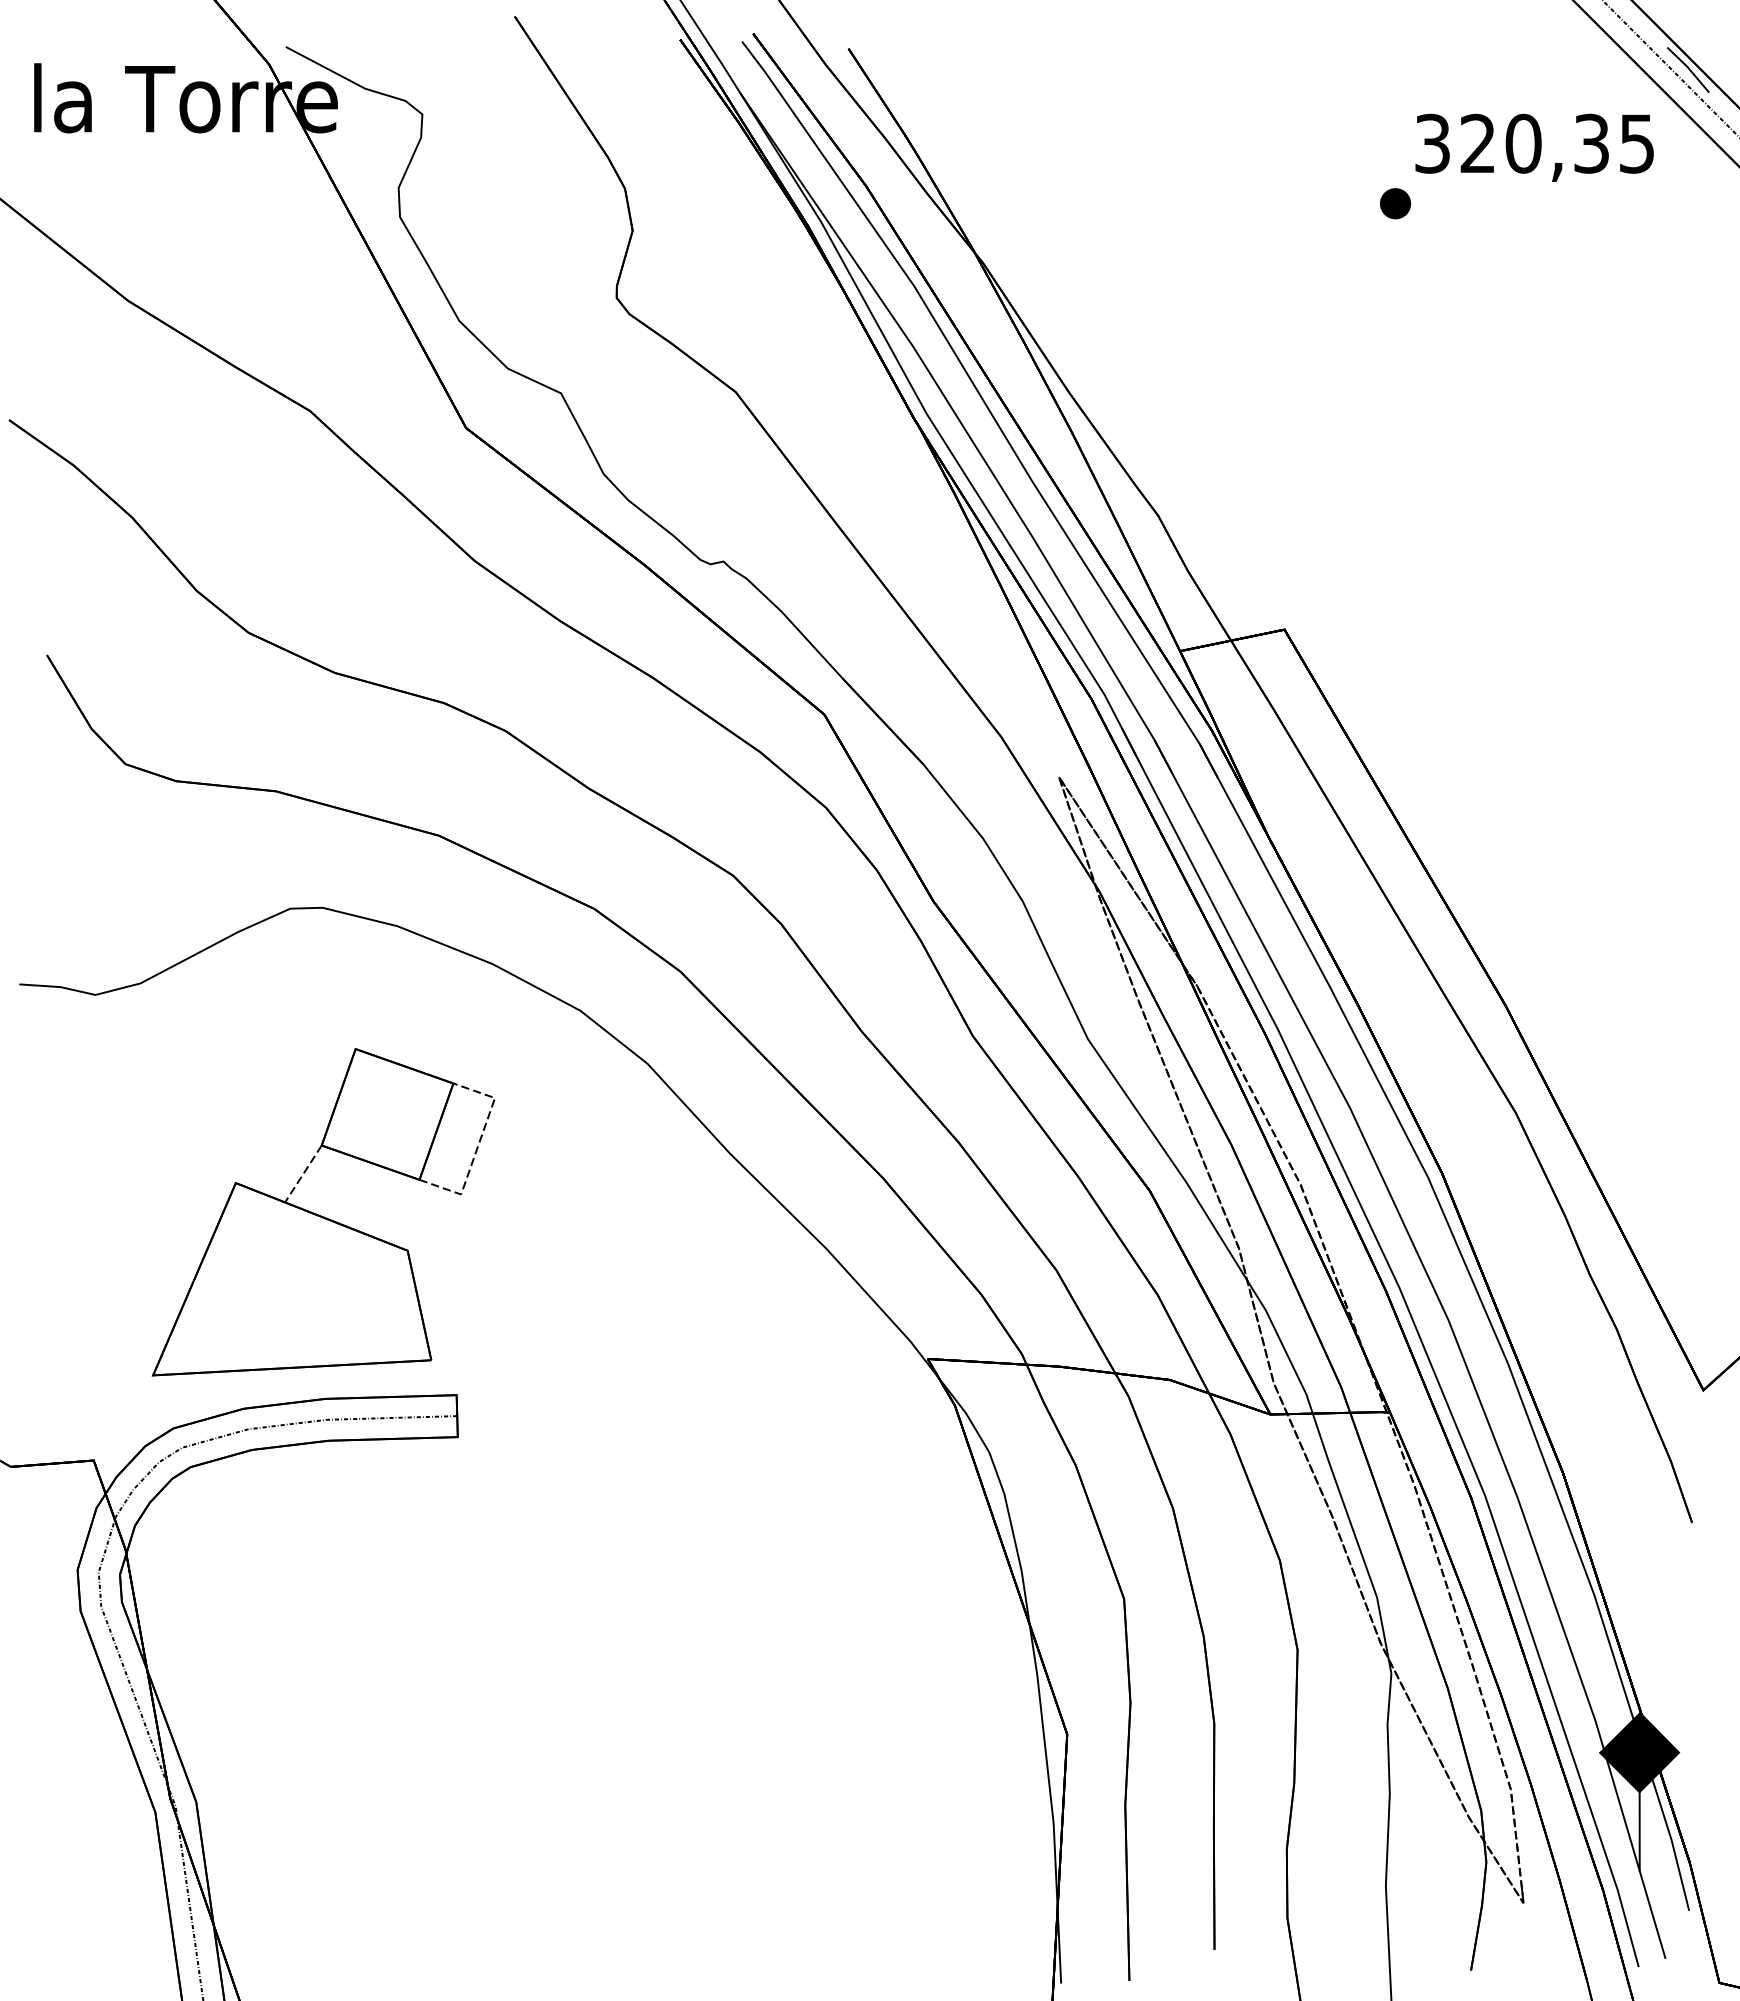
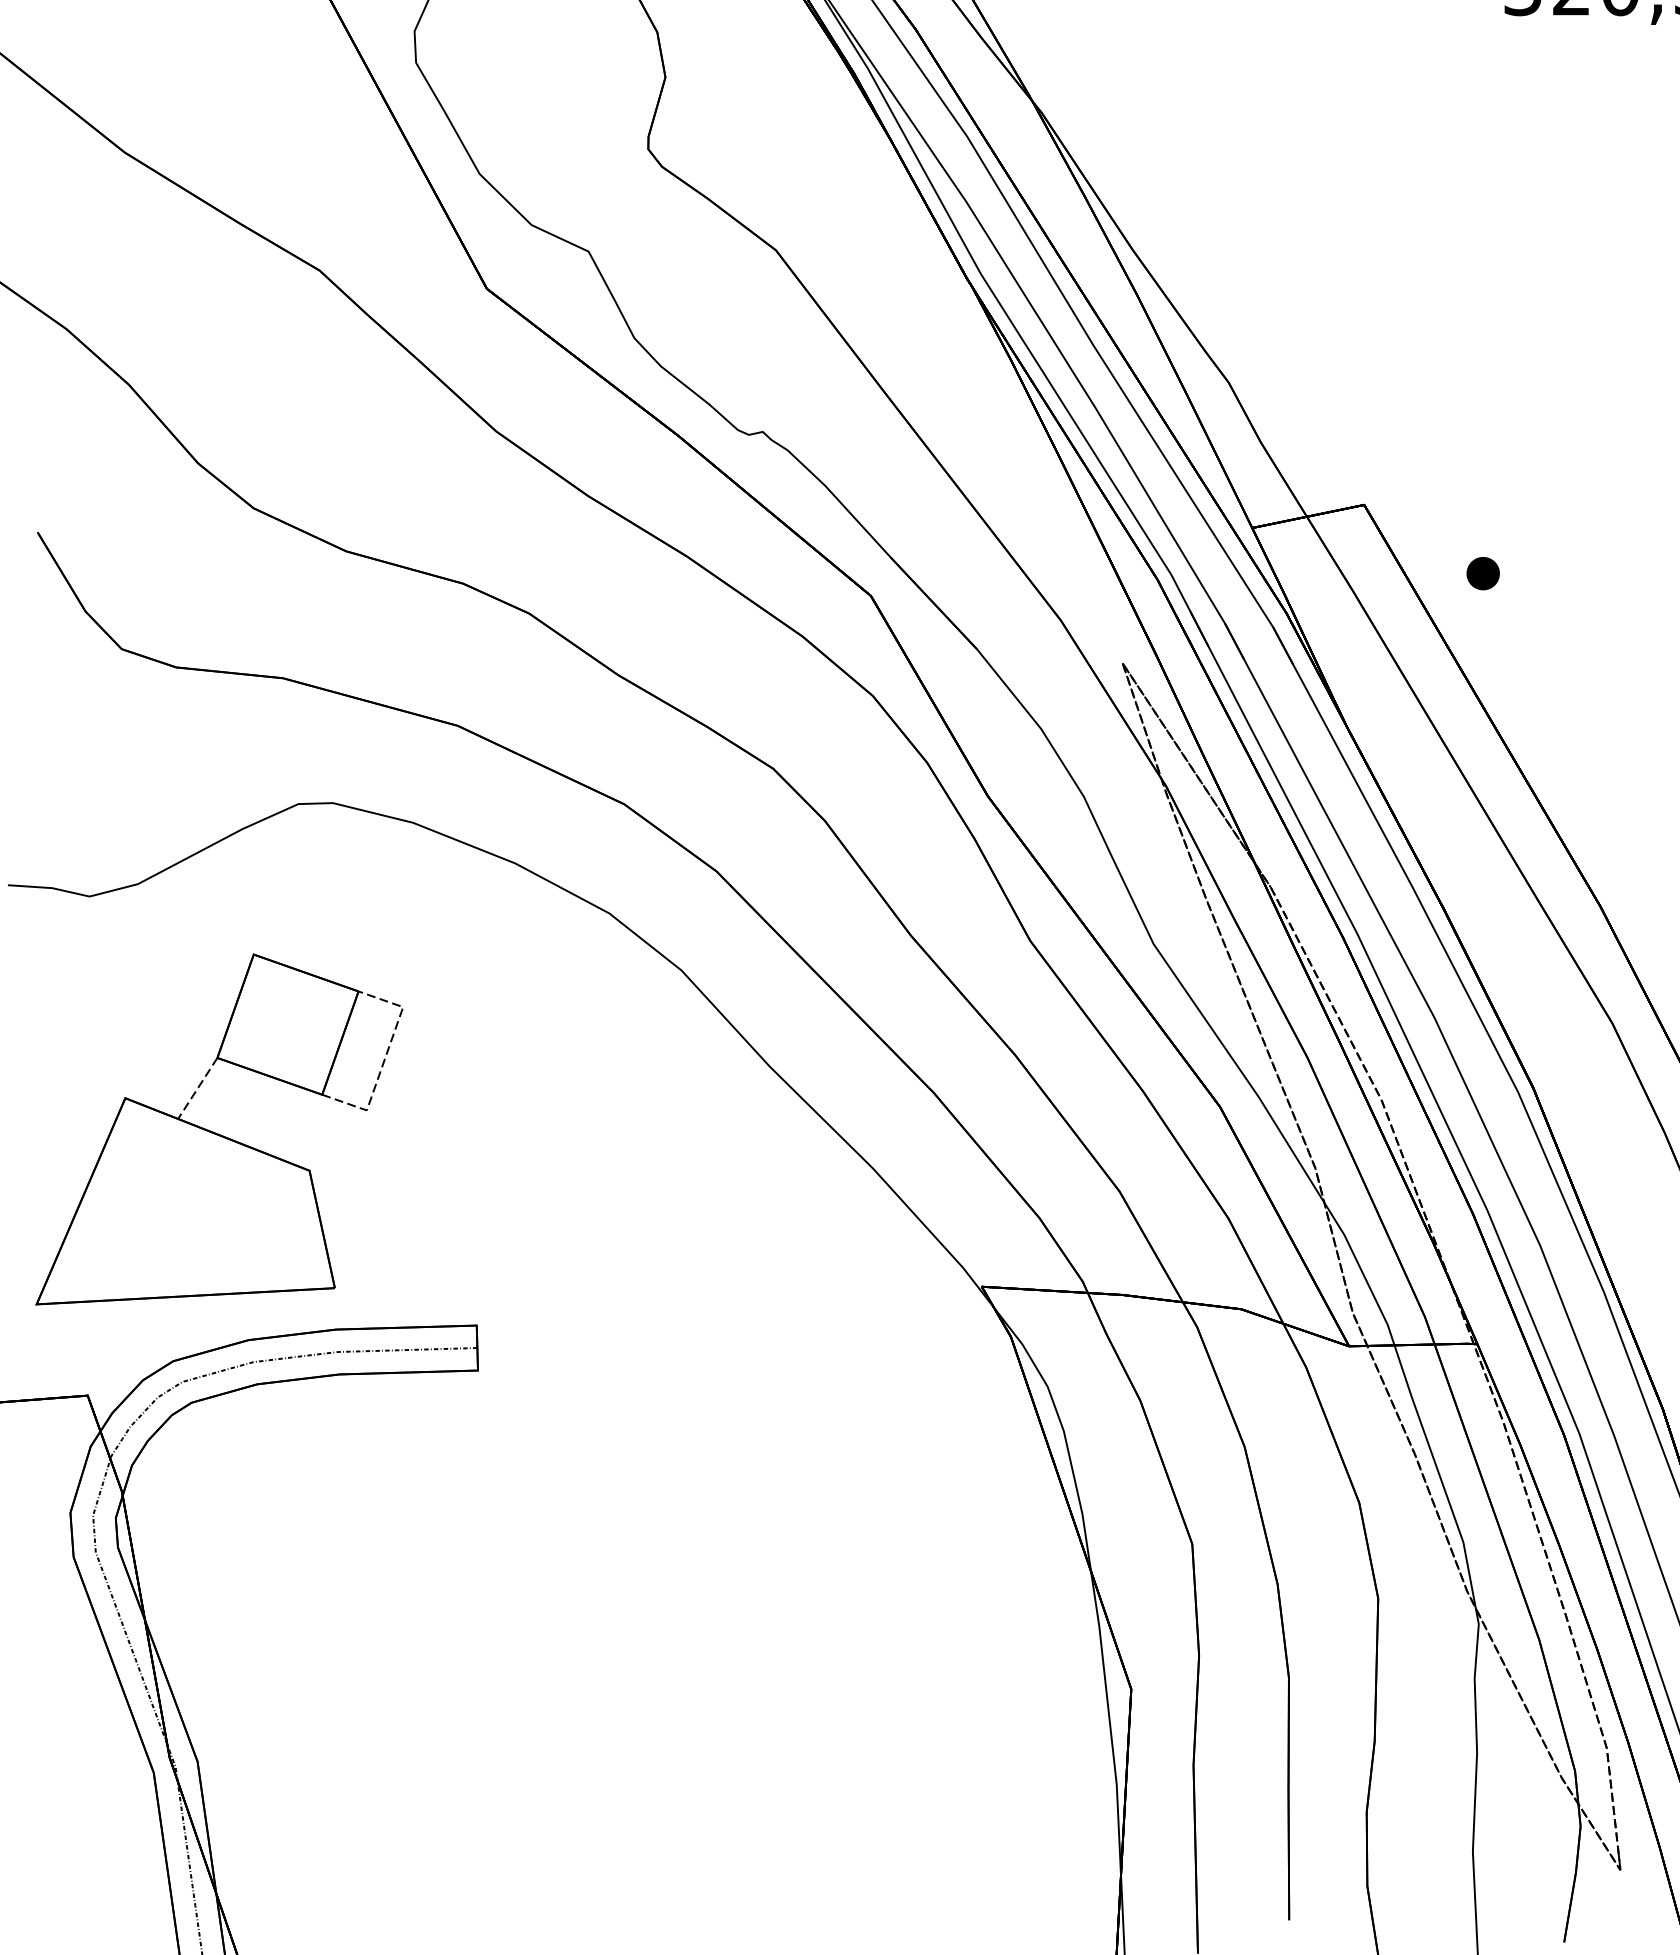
part: (1395, 203) -> (1483, 573), moved
part: (323, 1212) -> (219, 1129), moved

